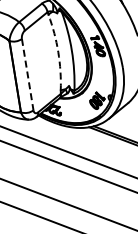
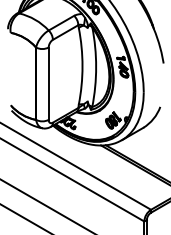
arc: (58, 52) -> (82, 66), dashed -> solid
line: (27, 75) -> (48, 84), dashed -> solid

